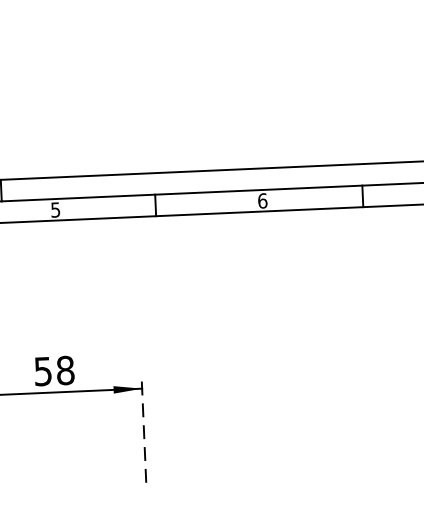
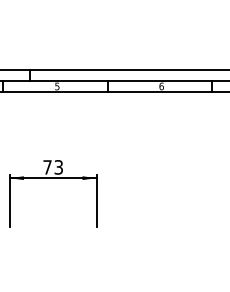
text: (55, 371) -> (53, 167), 58 -> 73
line: (143, 434) -> (96, 201), dashed -> solid

